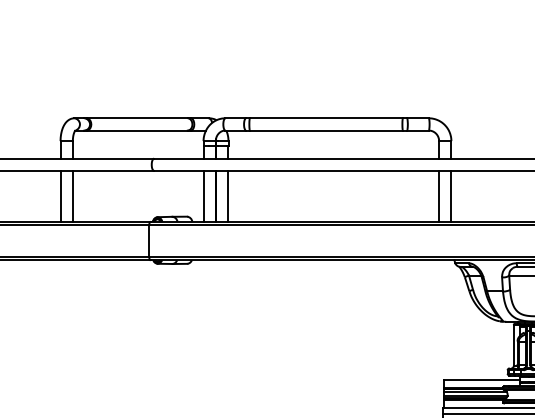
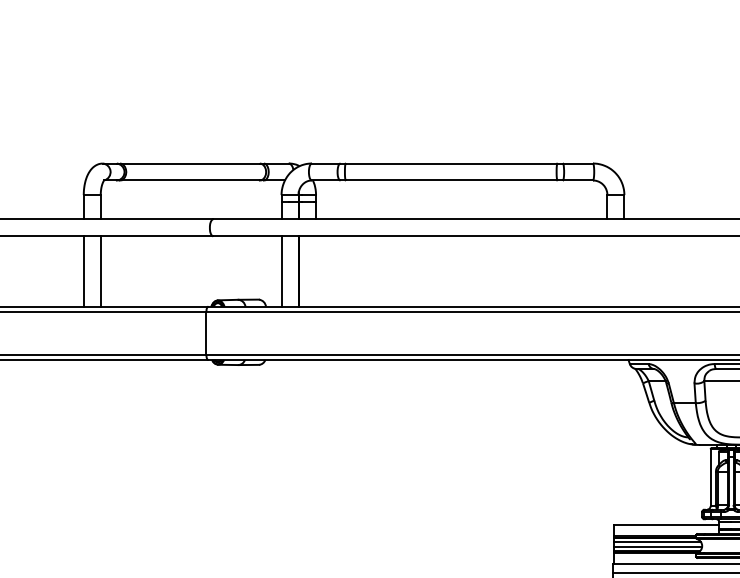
line: (228, 195) -> (316, 270), removed
line: (439, 195) -> (607, 270), removed
line: (451, 195) -> (624, 270), removed

